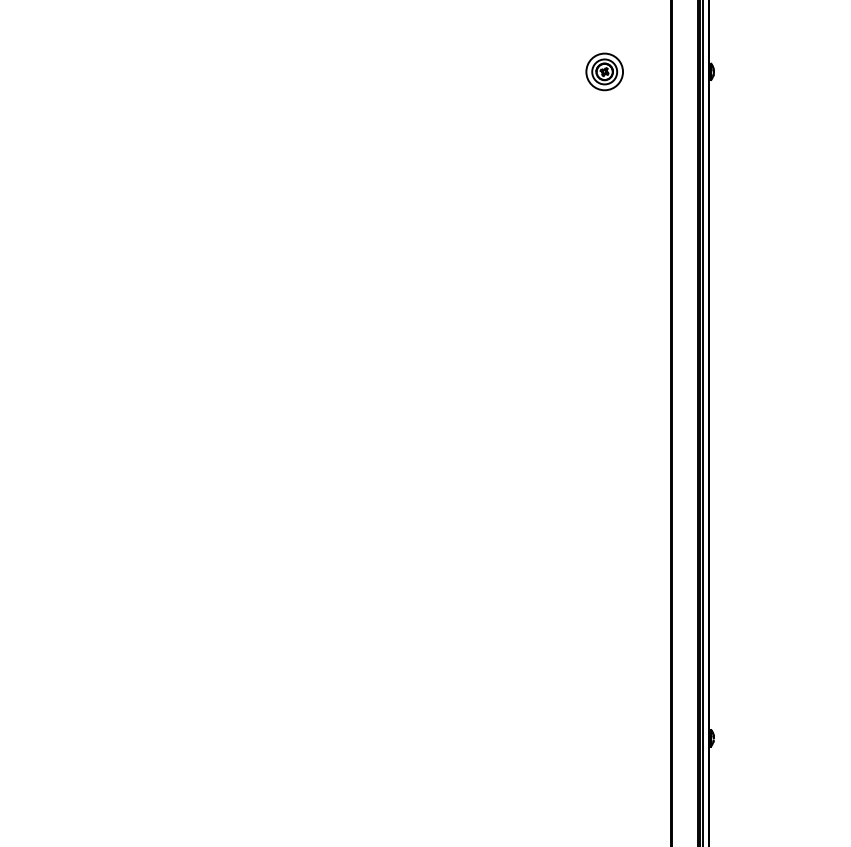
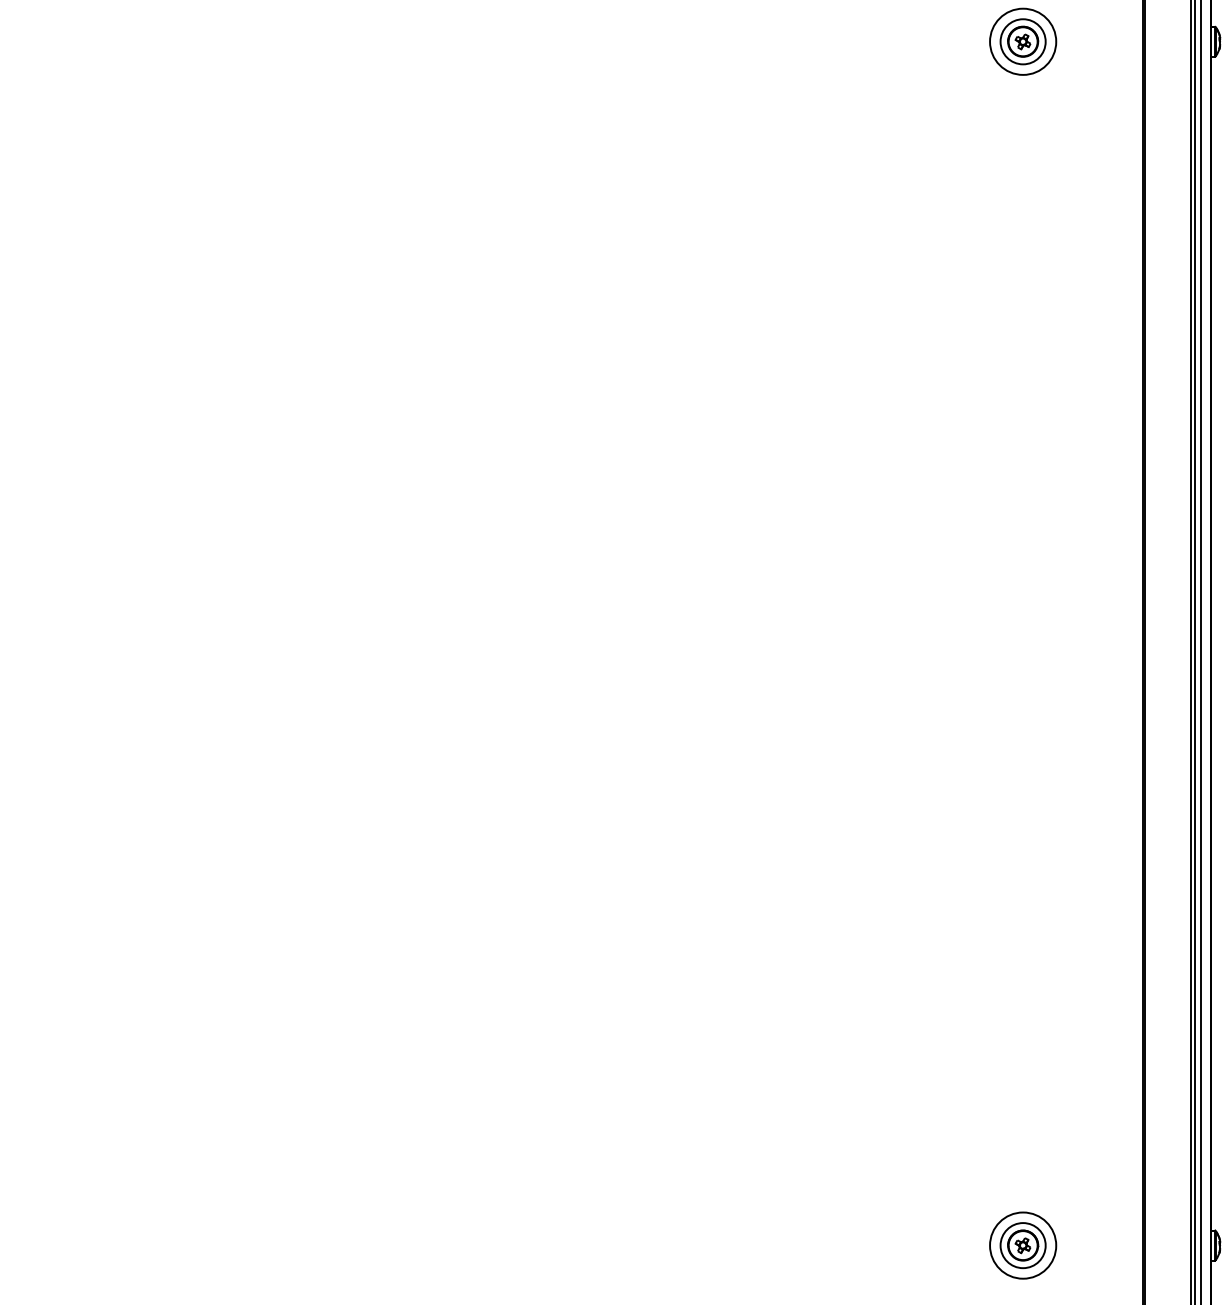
part: (604, 738) -> (1022, 1246), added

